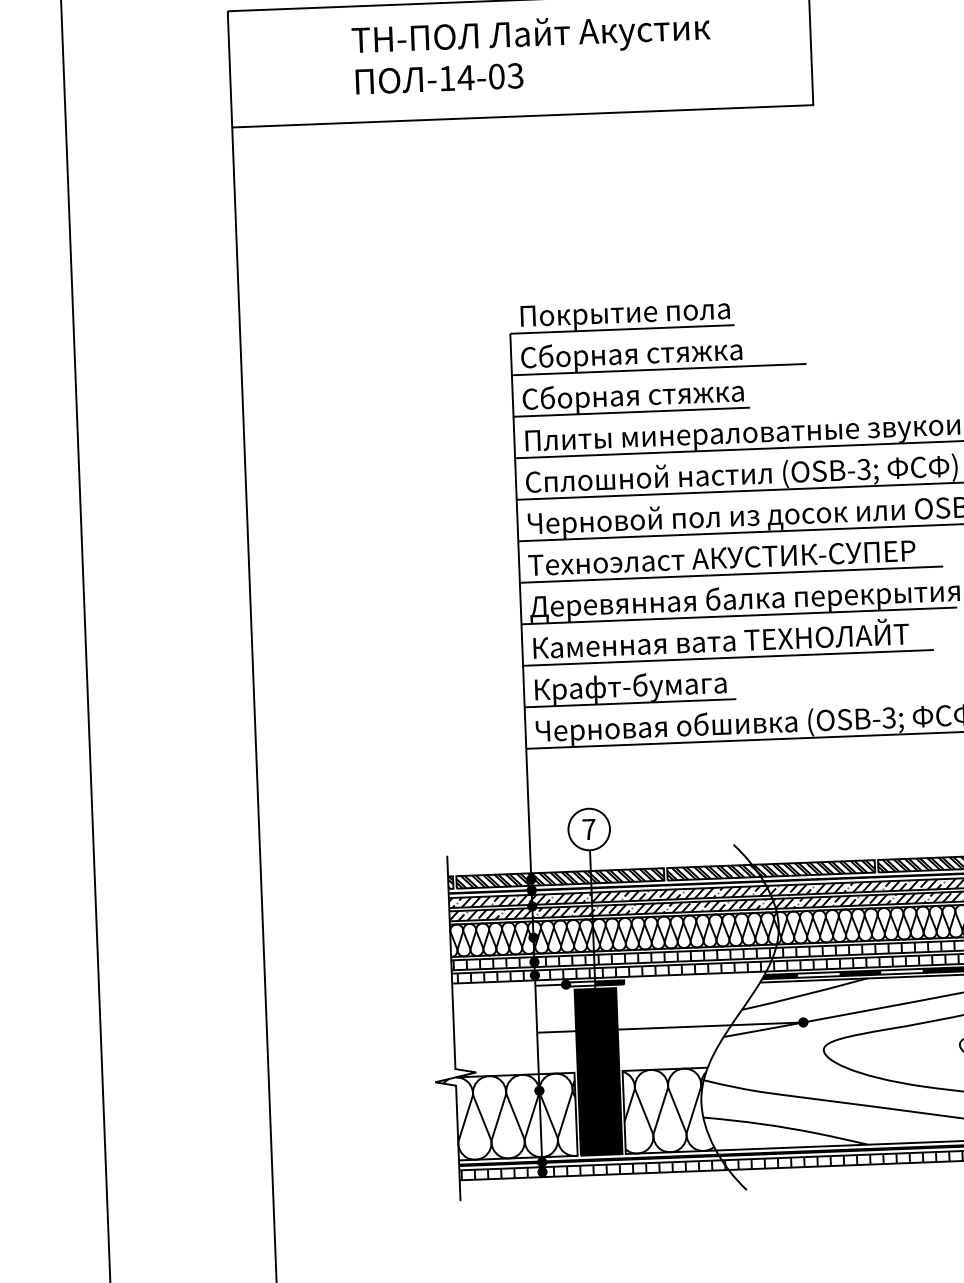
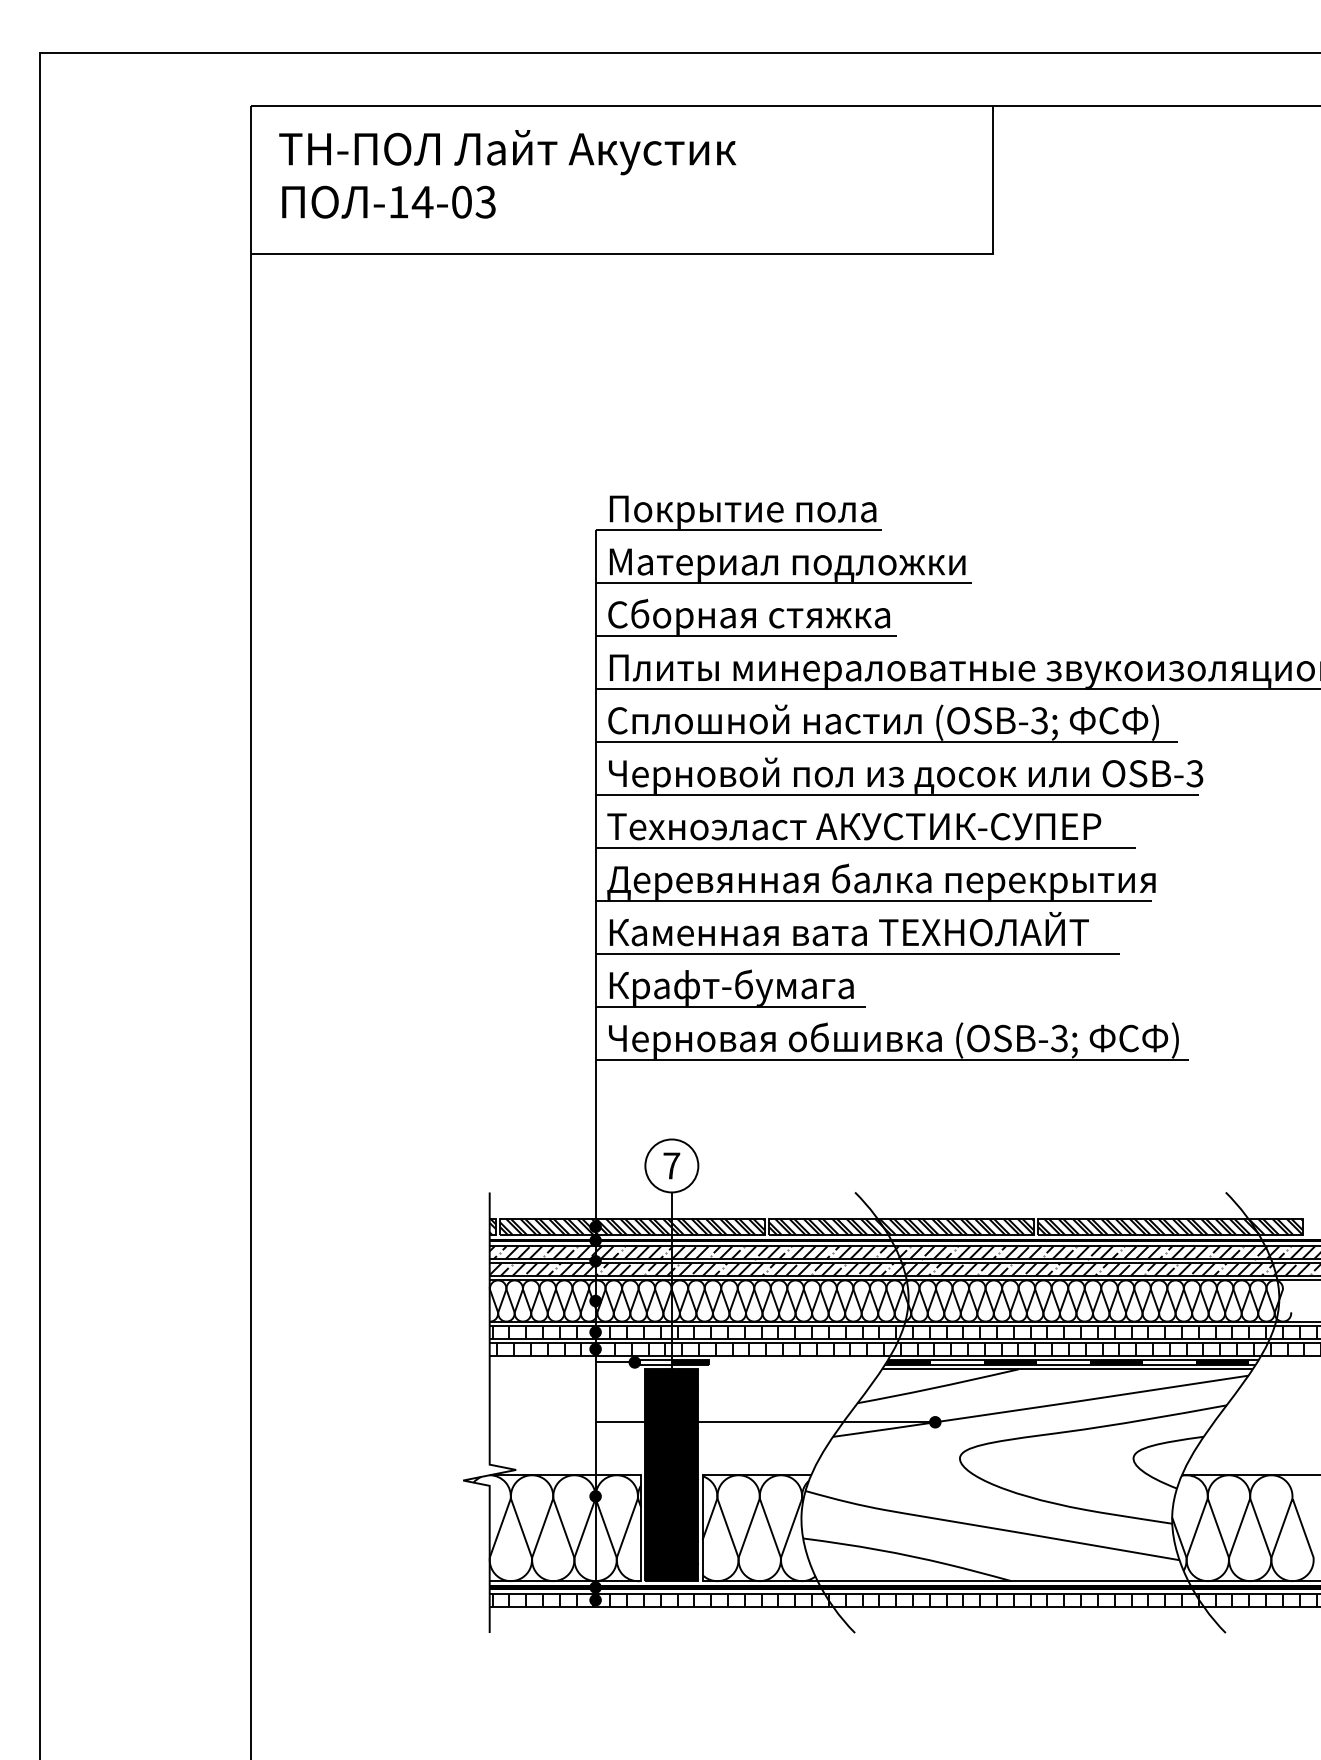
text: (531, 53) -> (507, 174), moved
text: (660, 353) -> (786, 563), Сборная стяжка -> Материал подложки

